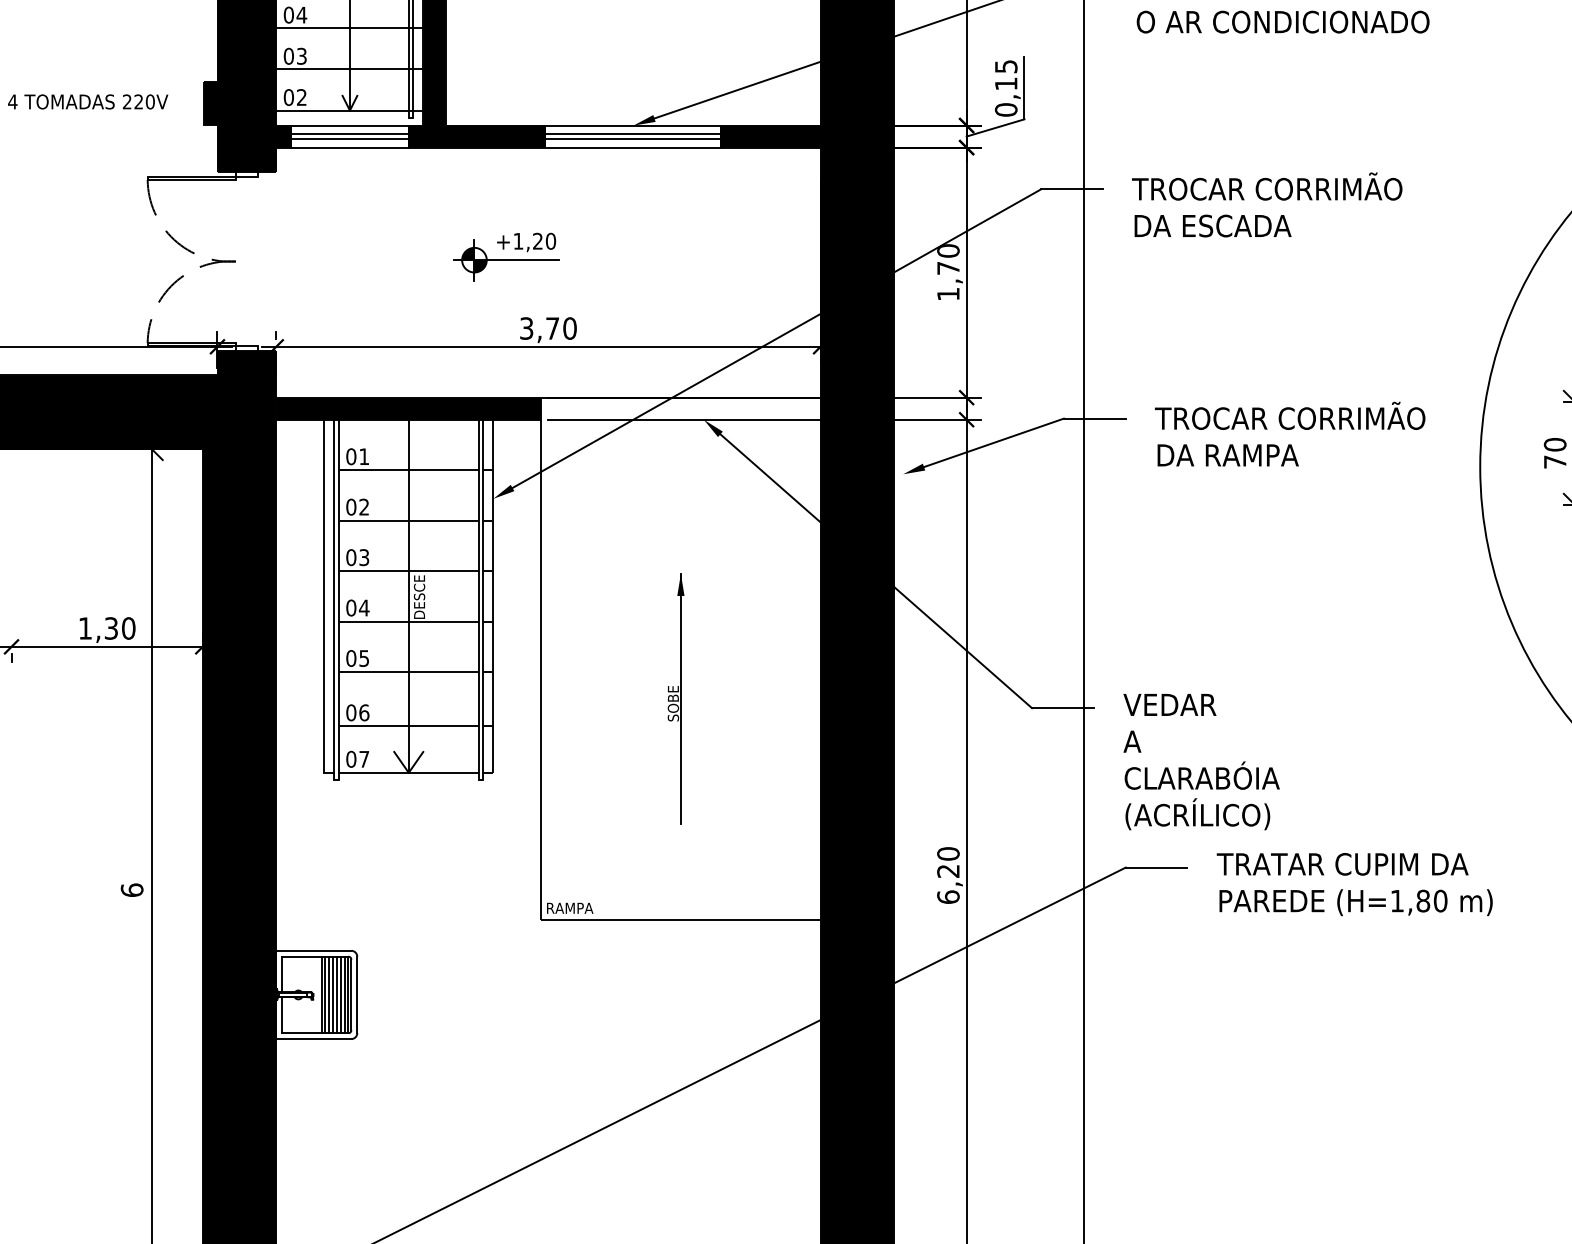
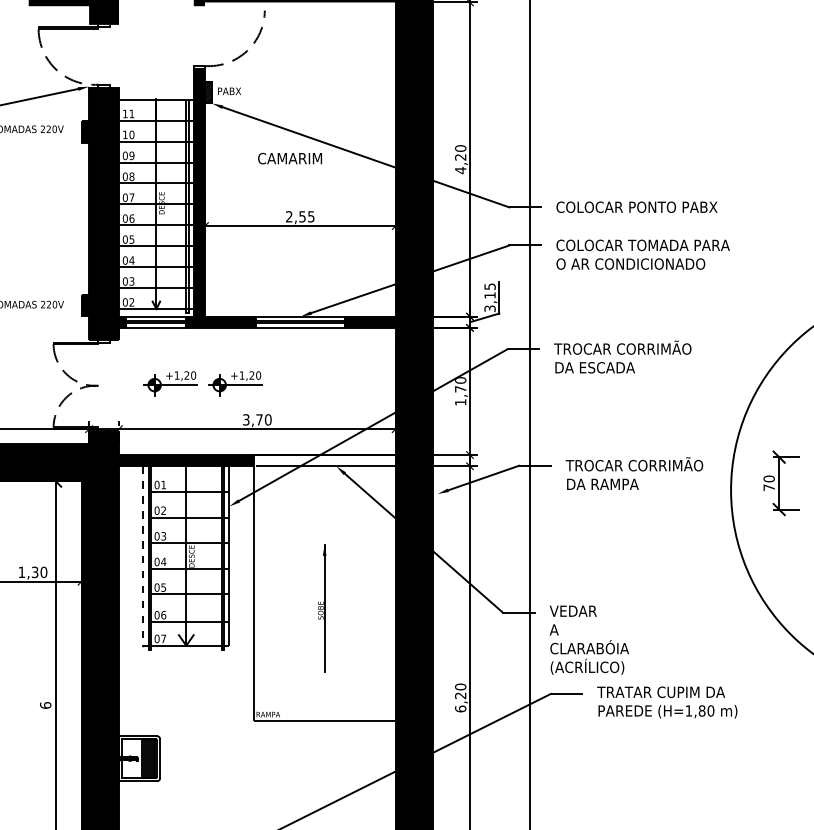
text: (1005, 109) -> (489, 308), 0,15 -> 3,15
part: (377, 256) -> (170, 383), added
line: (324, 597) -> (143, 556), solid -> dashed

